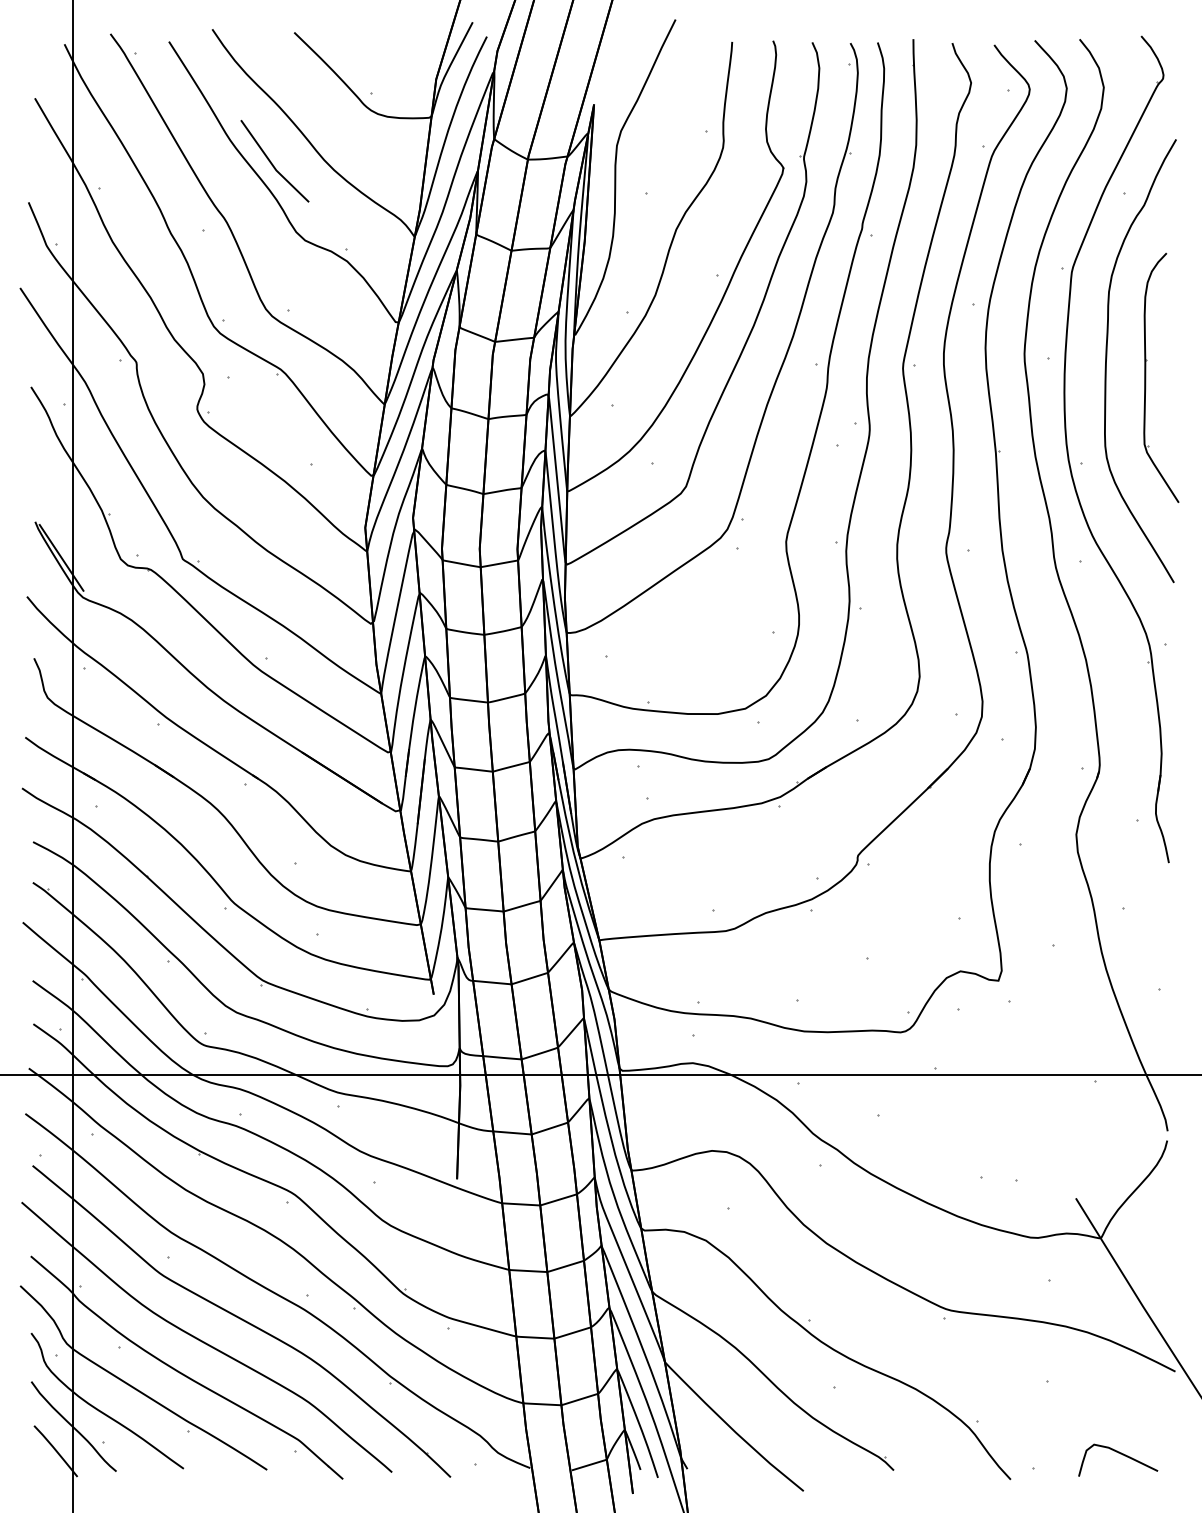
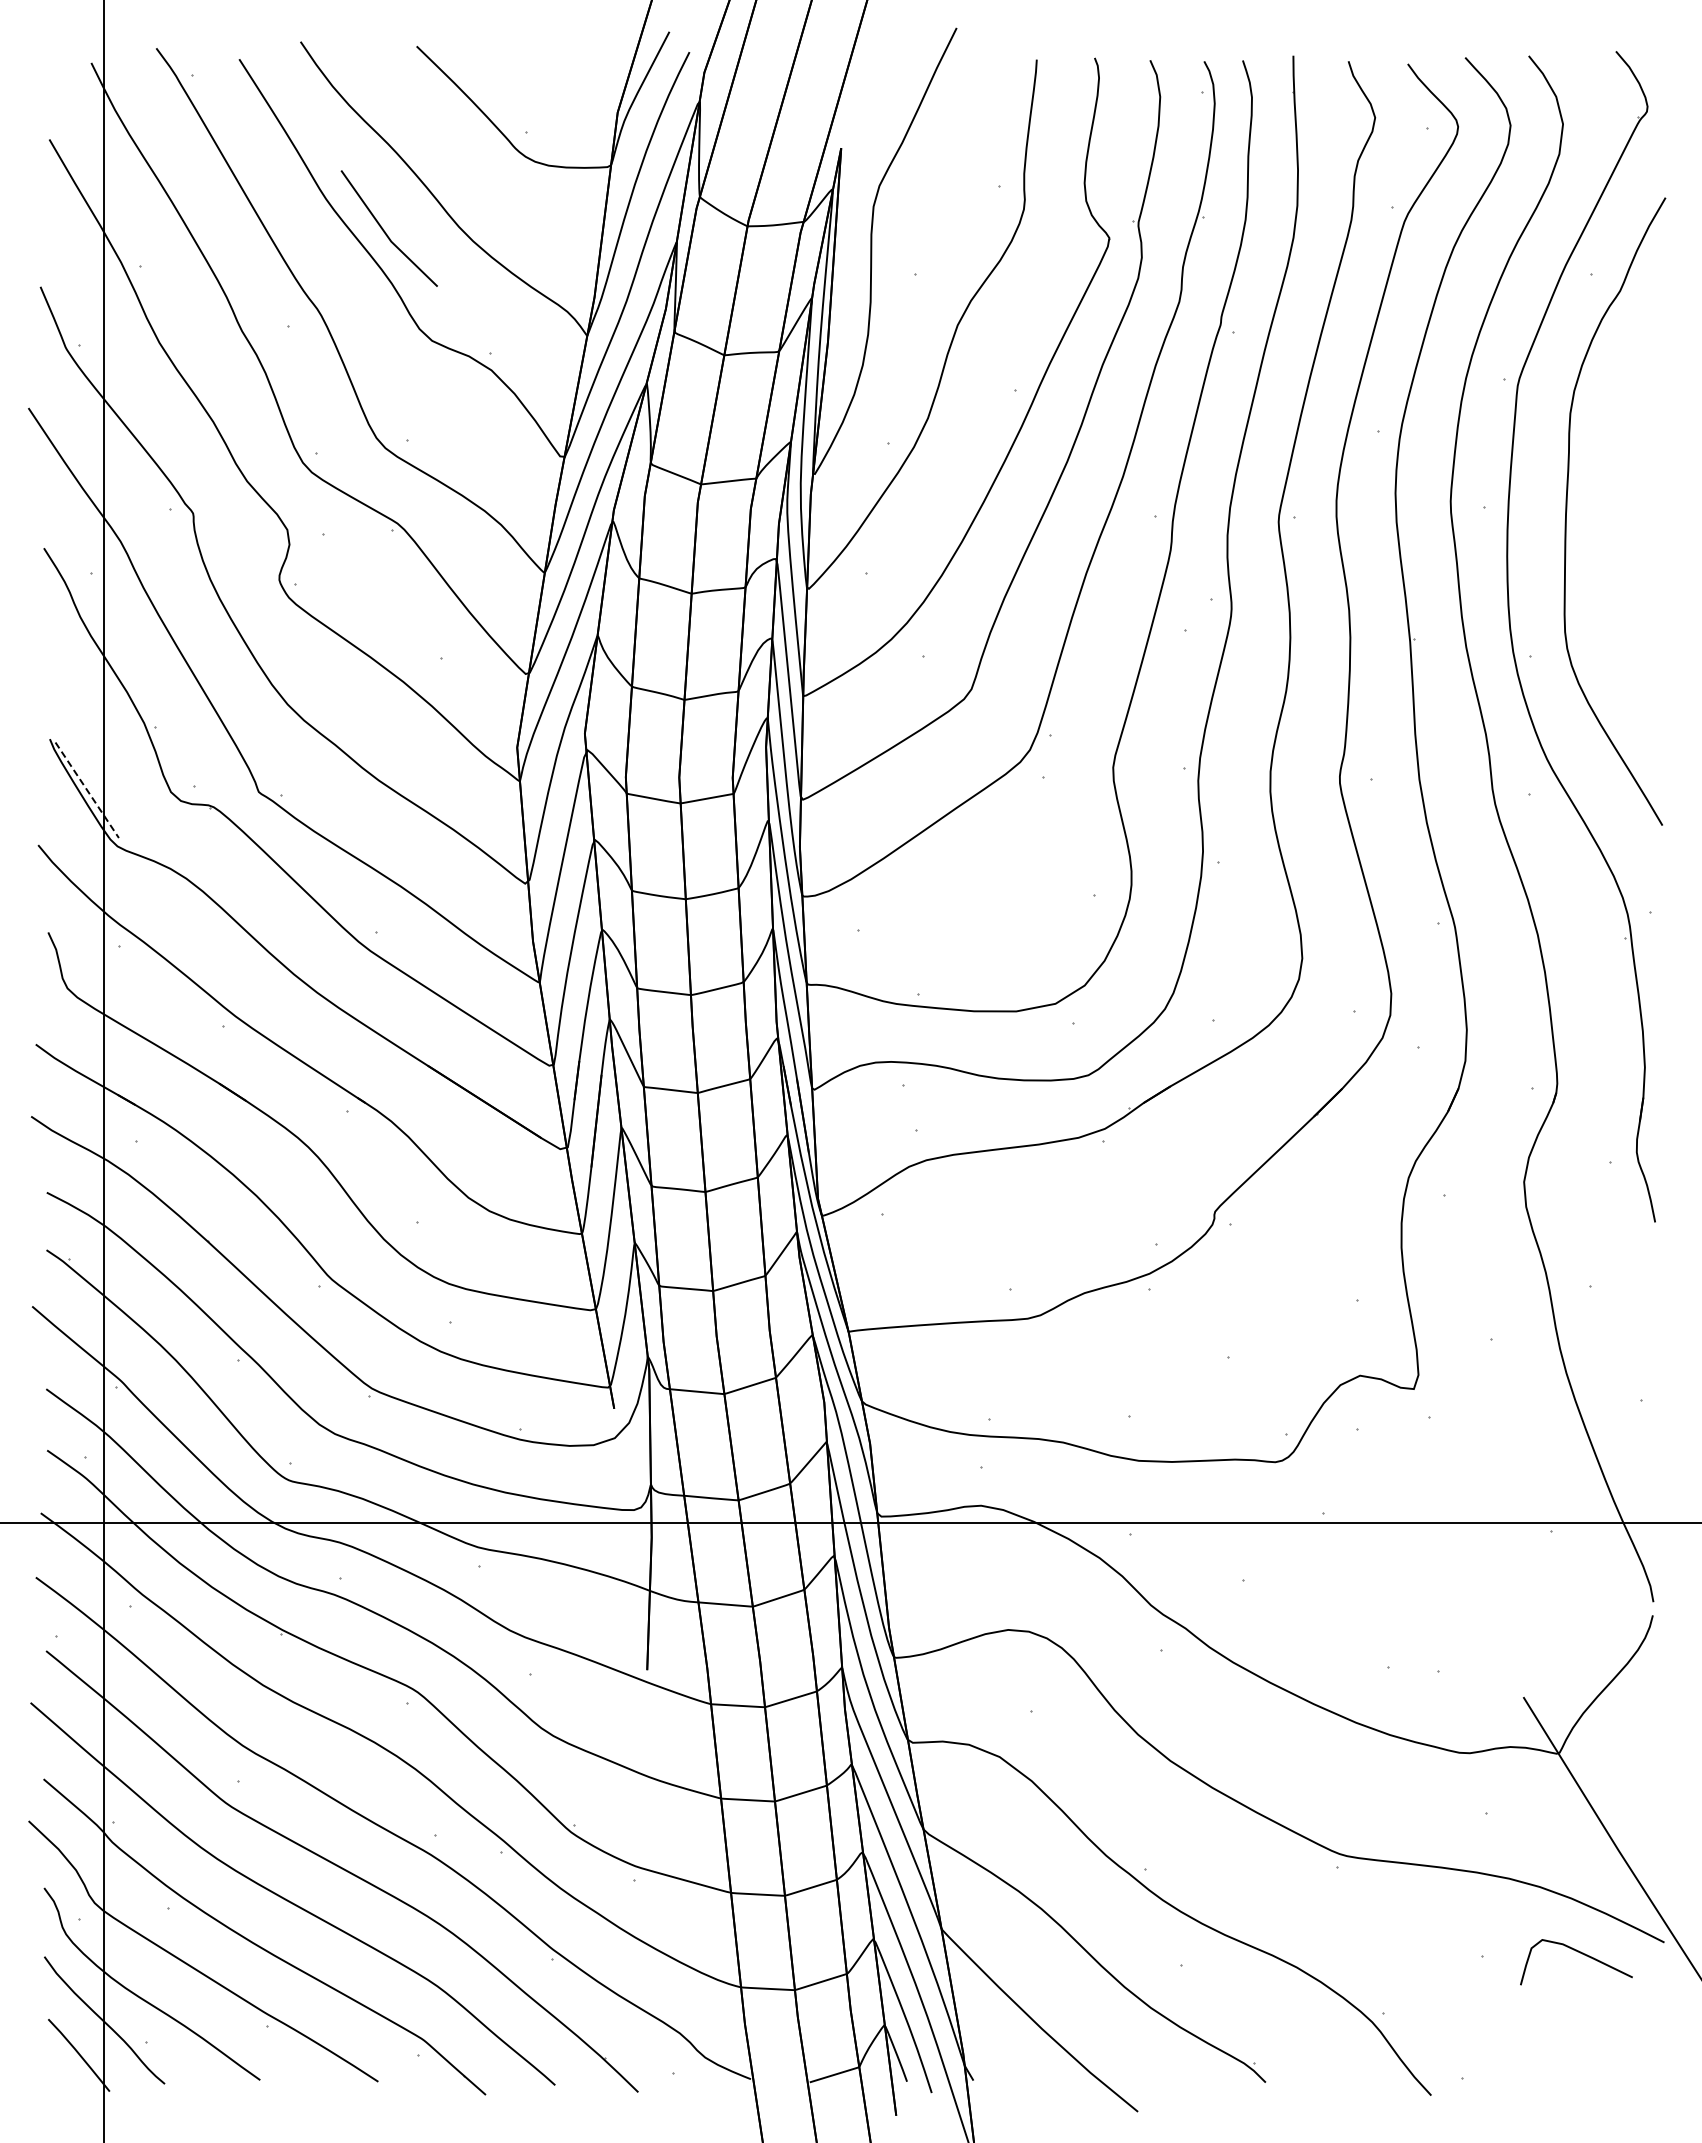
part: (1145, 377) -> (1622, 535), removed
line: (61, 558) -> (87, 790), solid -> dashed
curve: (1121, 1454) -> (1580, 1953), moved

